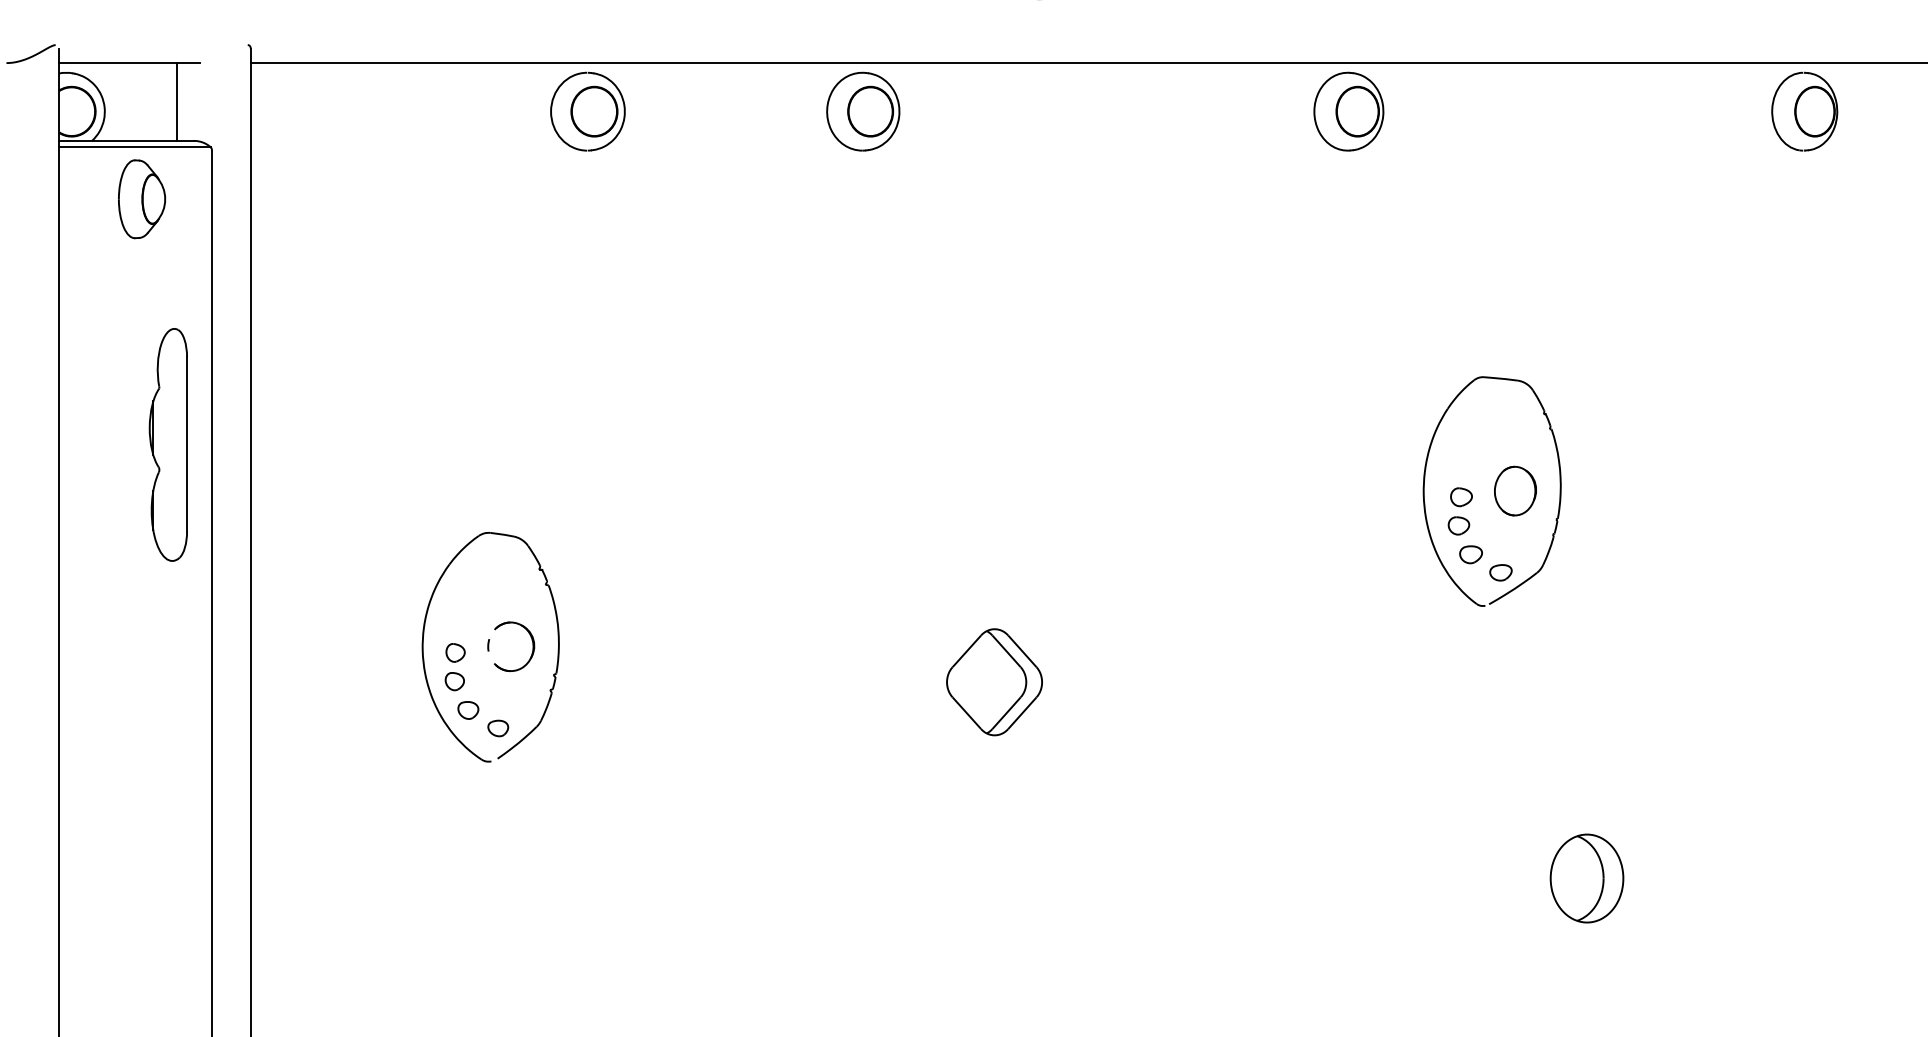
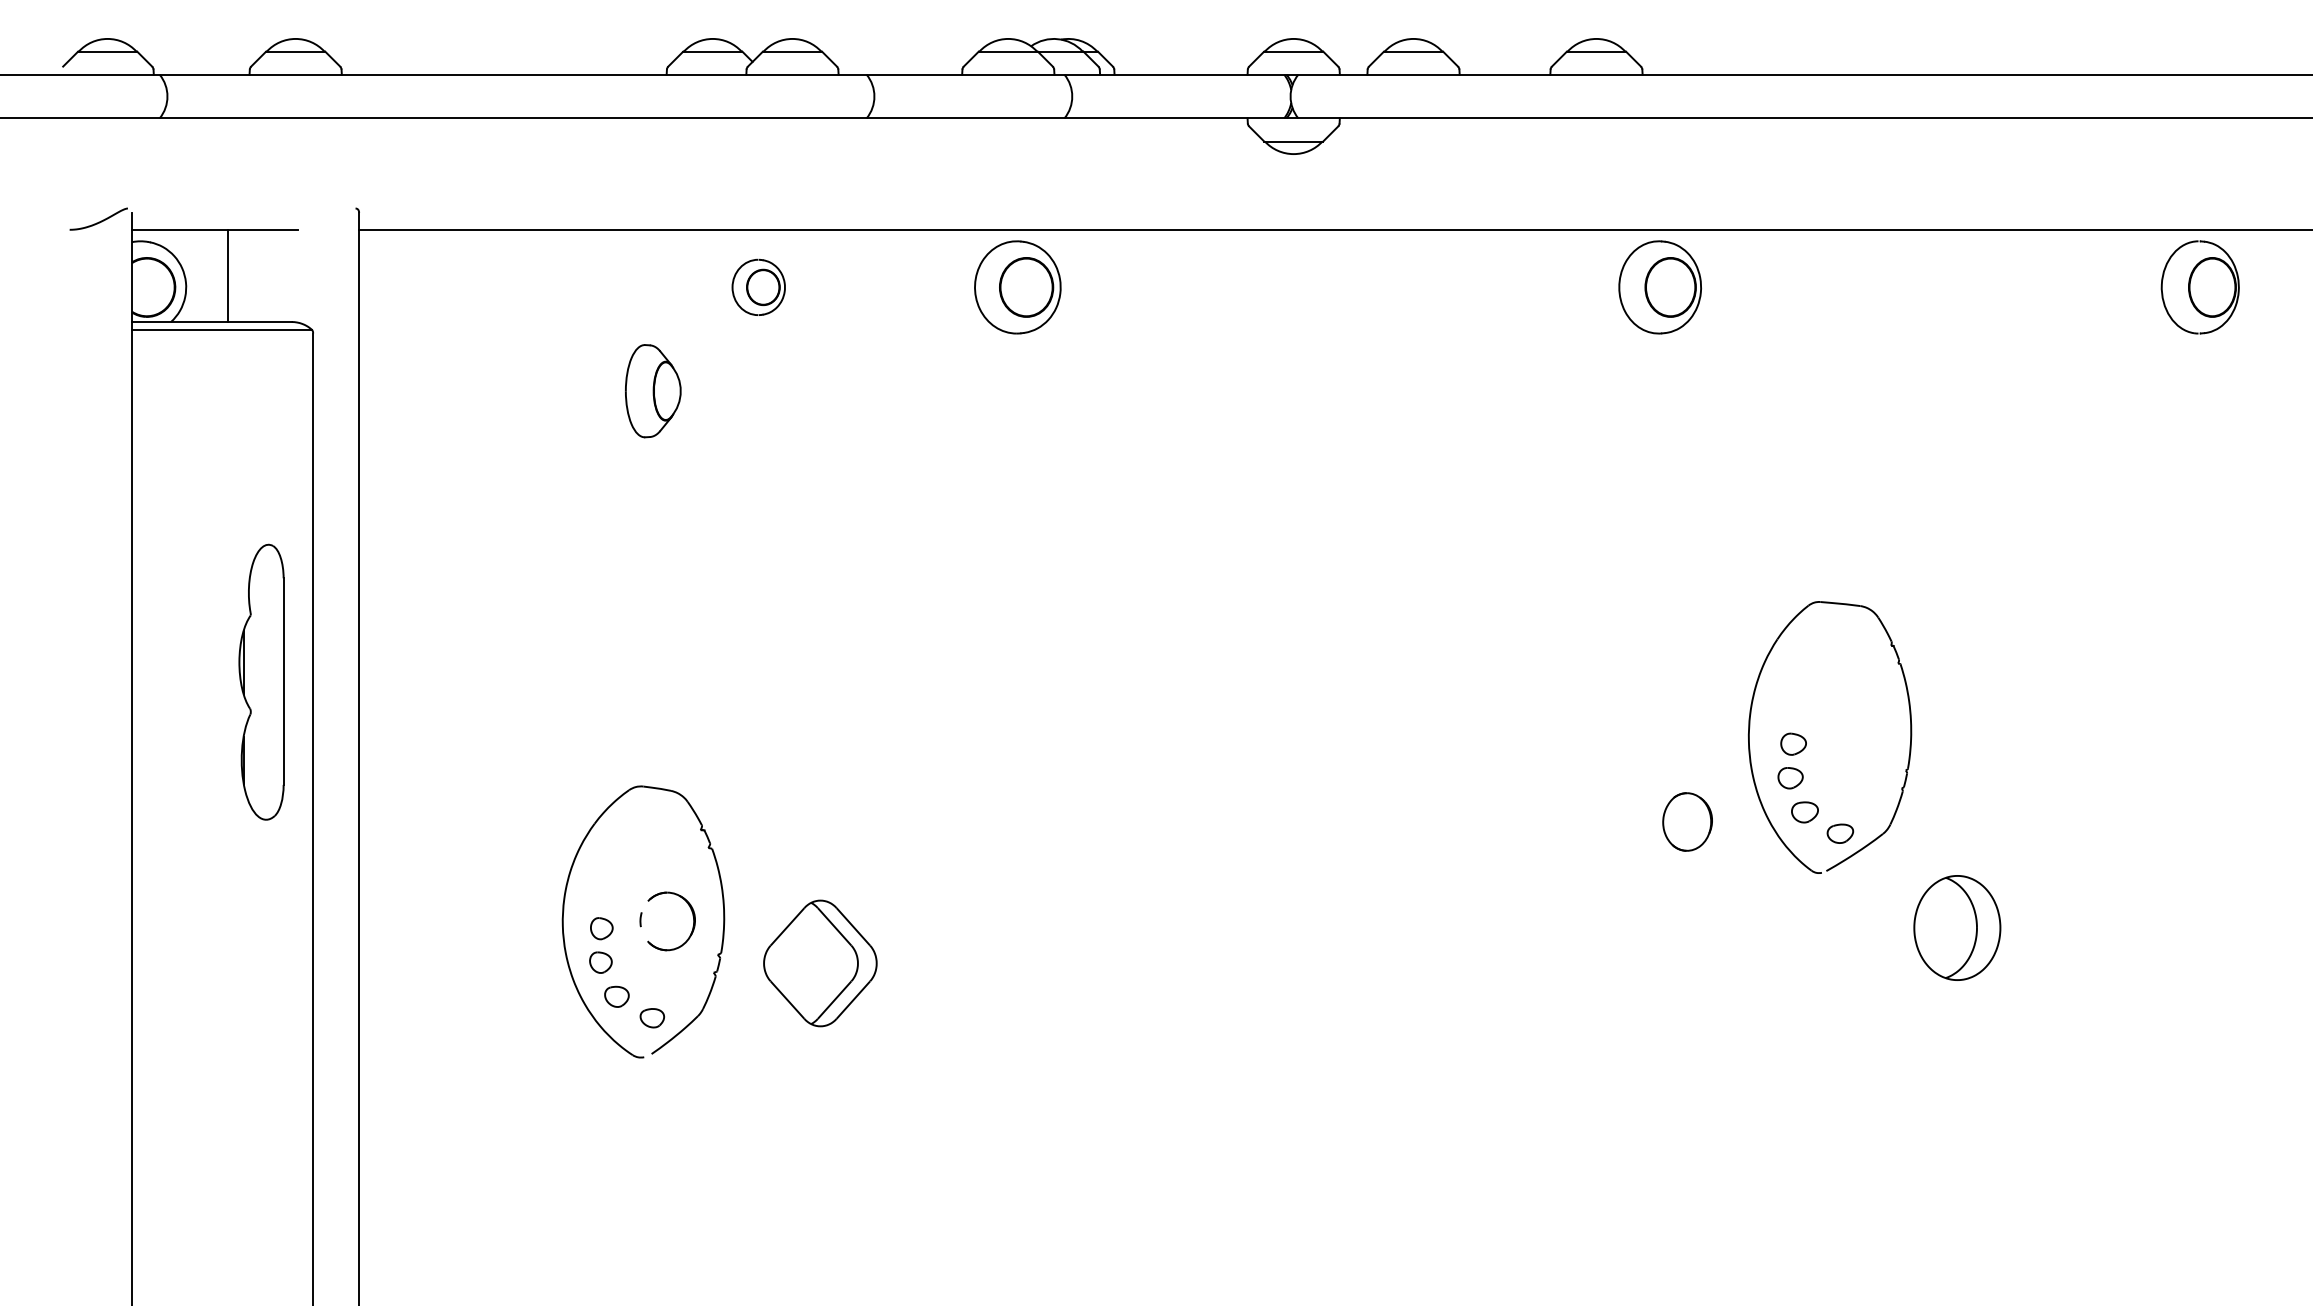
line: (176, 101) -> (227, 275), moved
part: (587, 111) -> (758, 287), size x0.6
part: (862, 111) -> (1017, 287), moved
part: (142, 199) -> (653, 391), moved
part: (1515, 490) -> (1687, 821), moved
part: (994, 682) -> (820, 963), moved
part: (1587, 878) -> (1957, 927), moved

